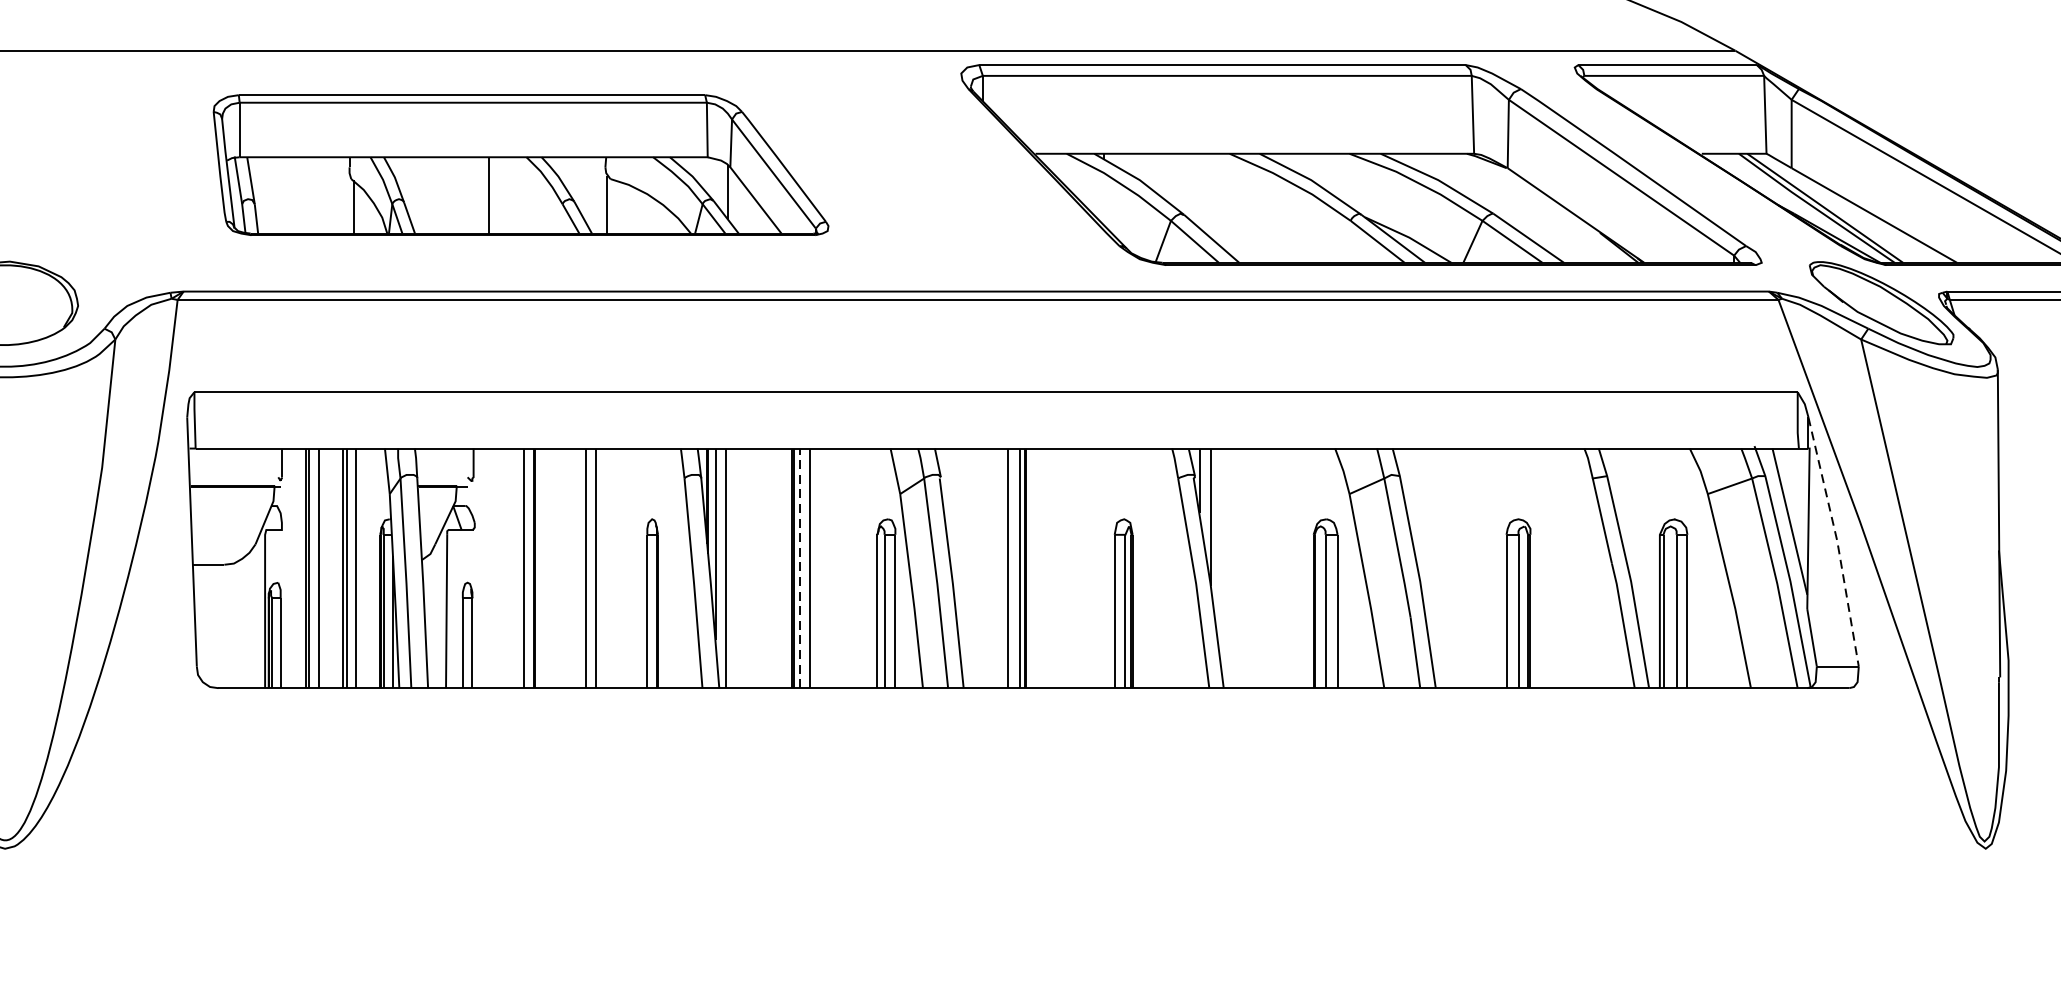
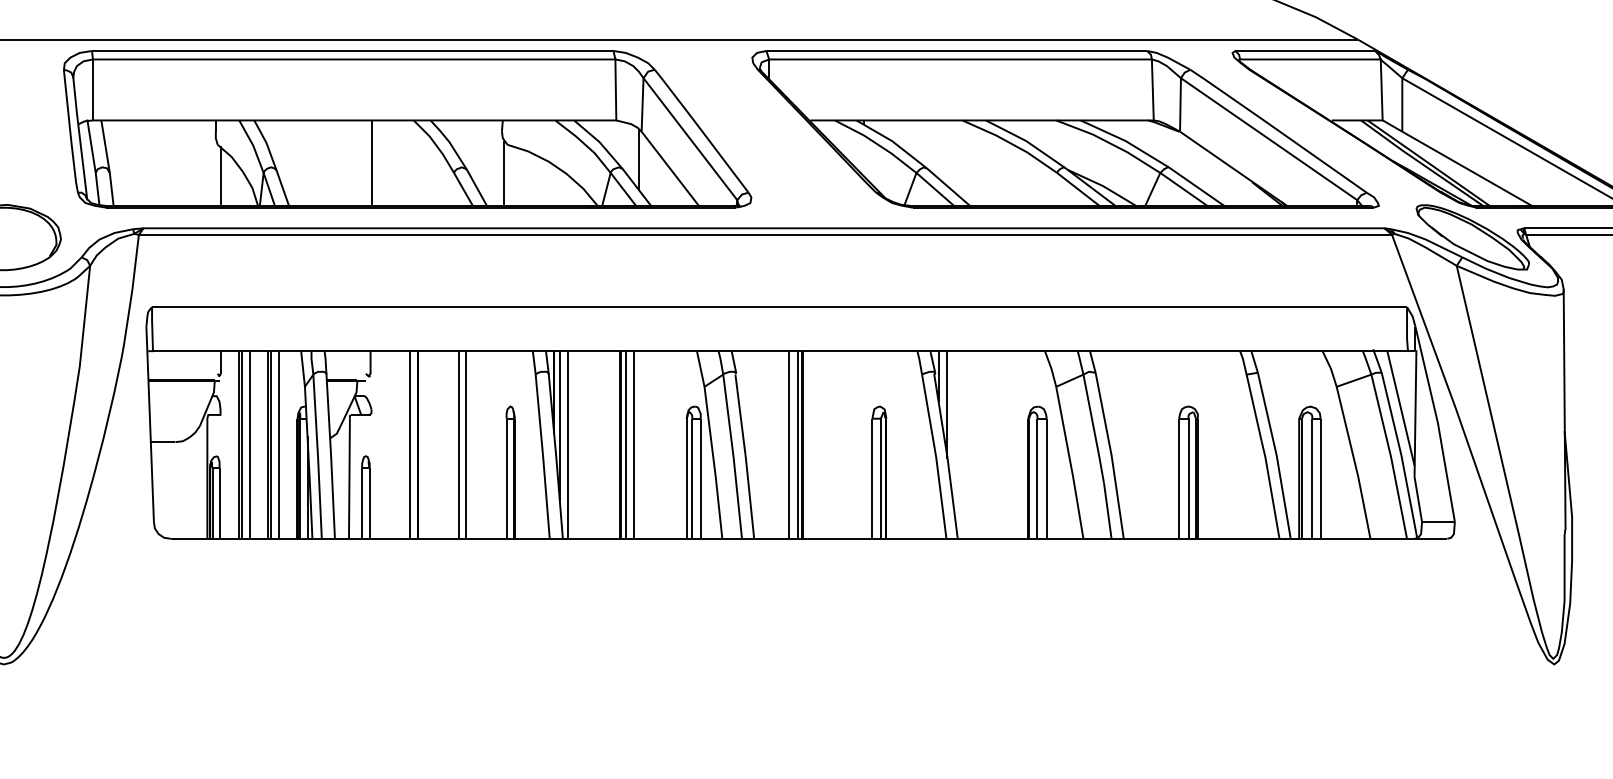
part: (520, 165) -> (407, 129), size x1.43
line: (1836, 540) -> (1437, 423), dashed -> solid
line: (799, 567) -> (625, 444), dashed -> solid

